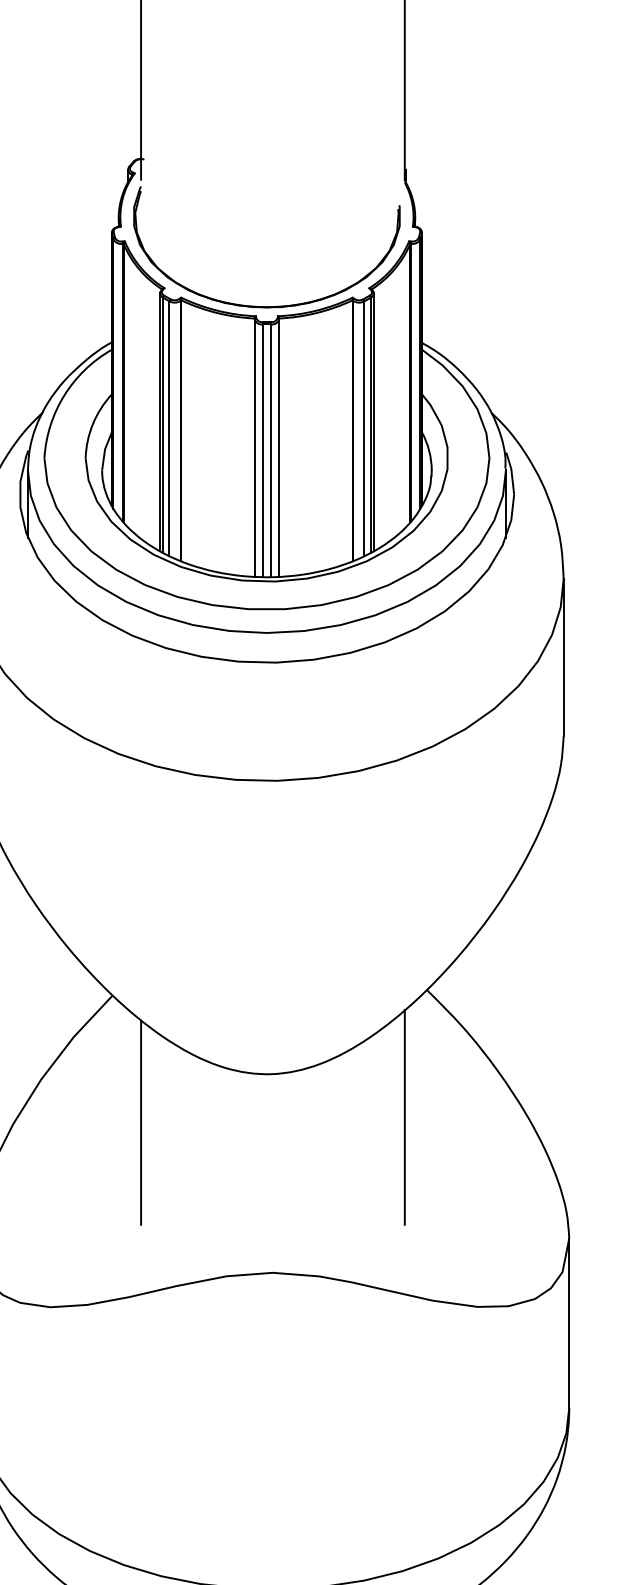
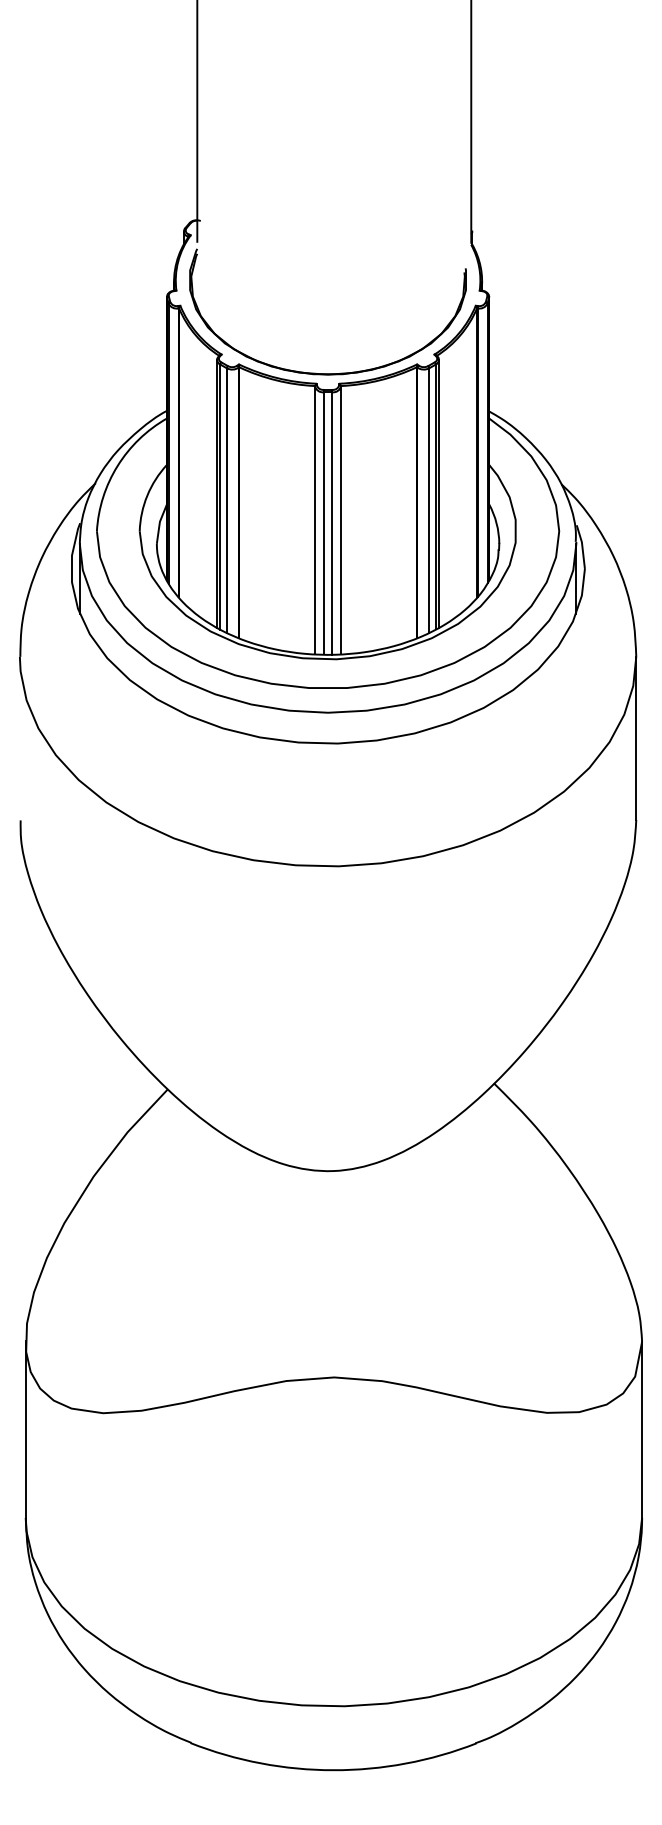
line: (405, 1116) -> (471, 1215), removed
line: (141, 1122) -> (197, 1221), removed

